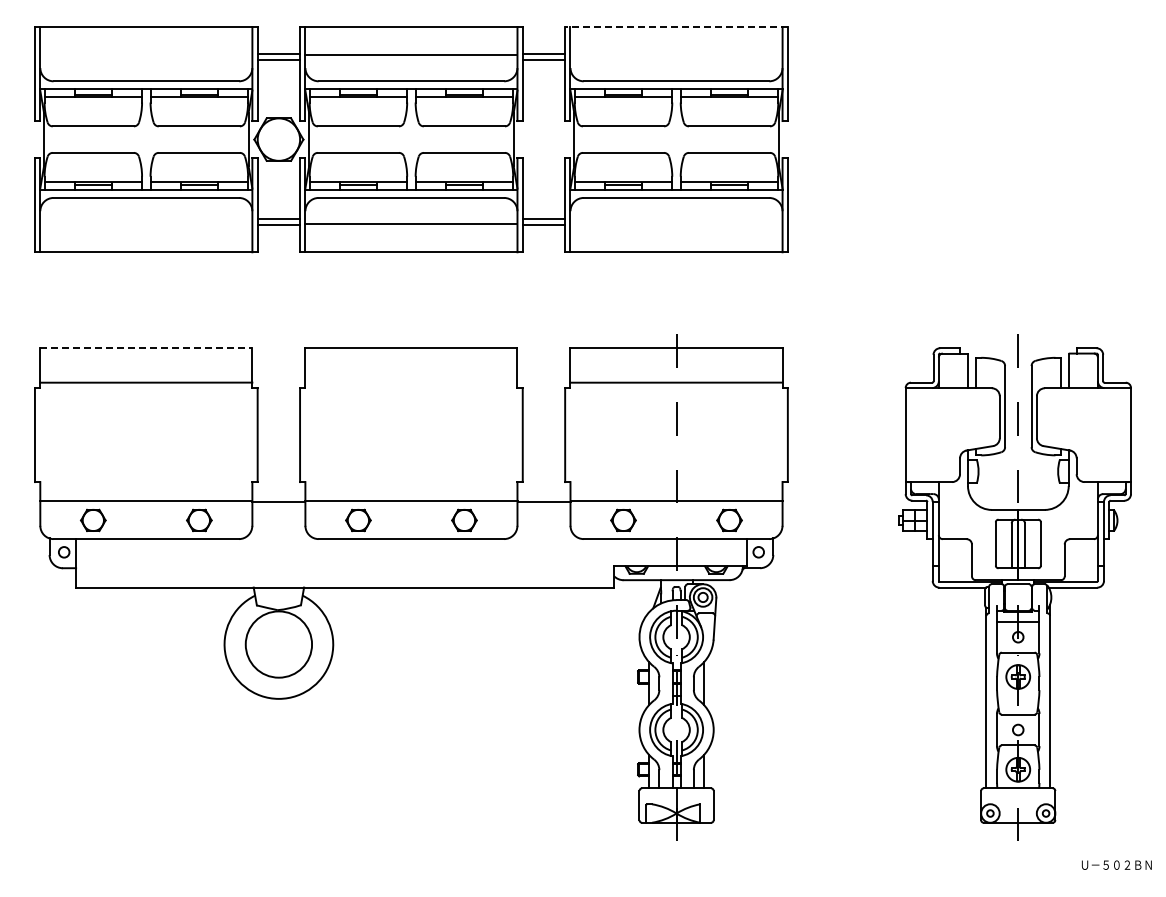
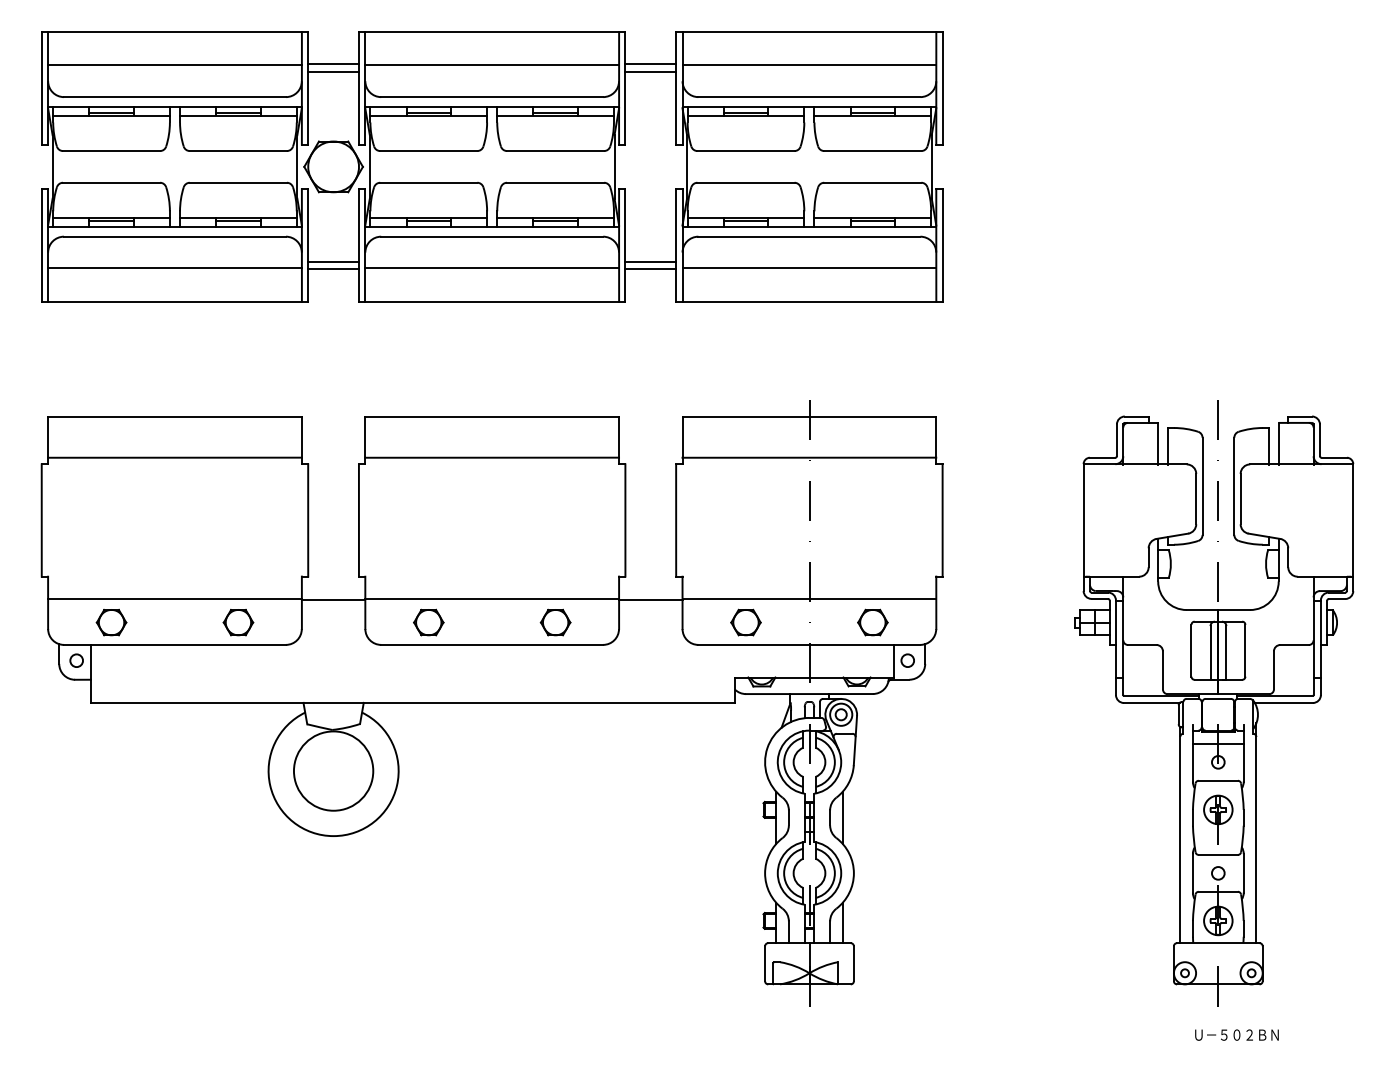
line: (676, 26) -> (809, 31), dashed -> solid
line: (146, 54) -> (175, 65), added
line: (676, 54) -> (809, 65), added
line: (146, 224) -> (175, 268), added
line: (676, 224) -> (809, 268), added
line: (146, 348) -> (175, 416), dashed -> solid
line: (411, 382) -> (492, 457), added
text: (1116, 864) -> (1236, 1034), moved

